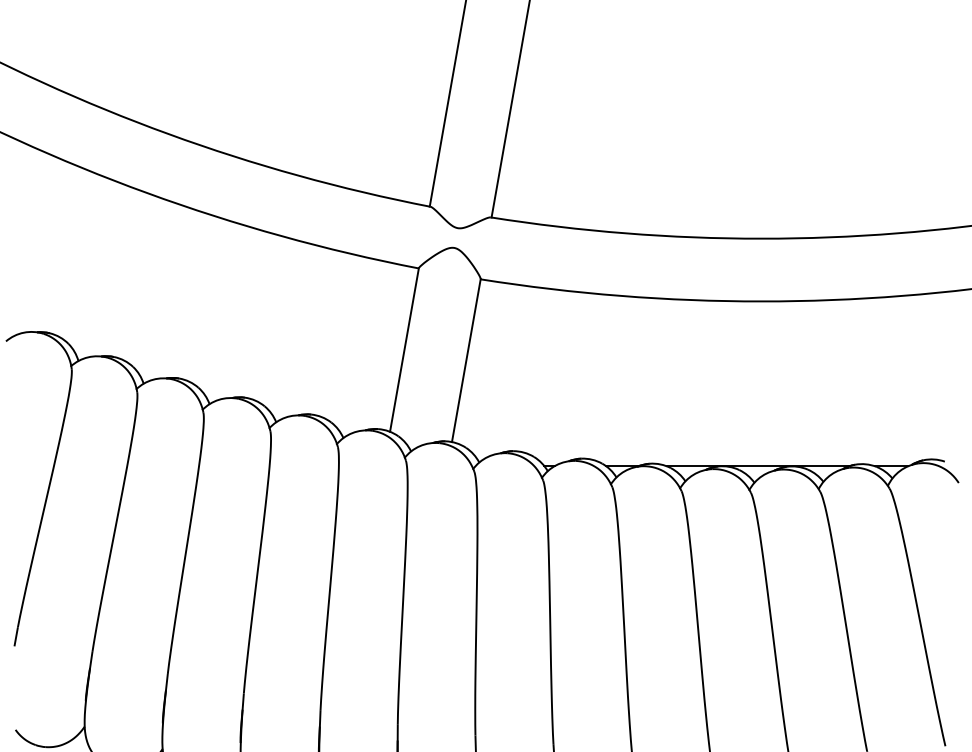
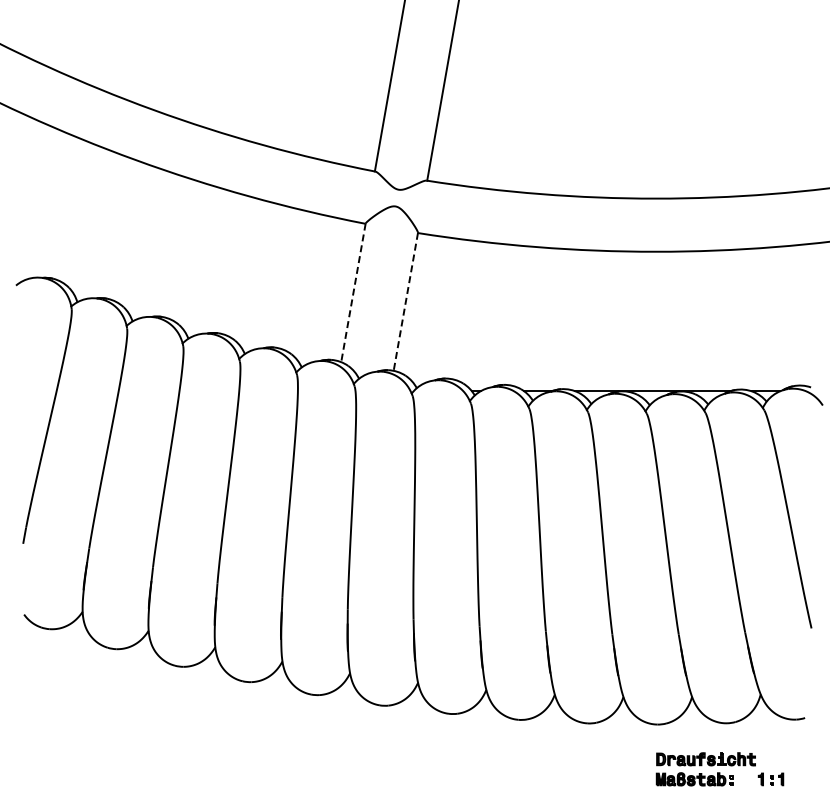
line: (404, 350) -> (353, 293), solid -> dashed
line: (465, 361) -> (405, 302), solid -> dashed

